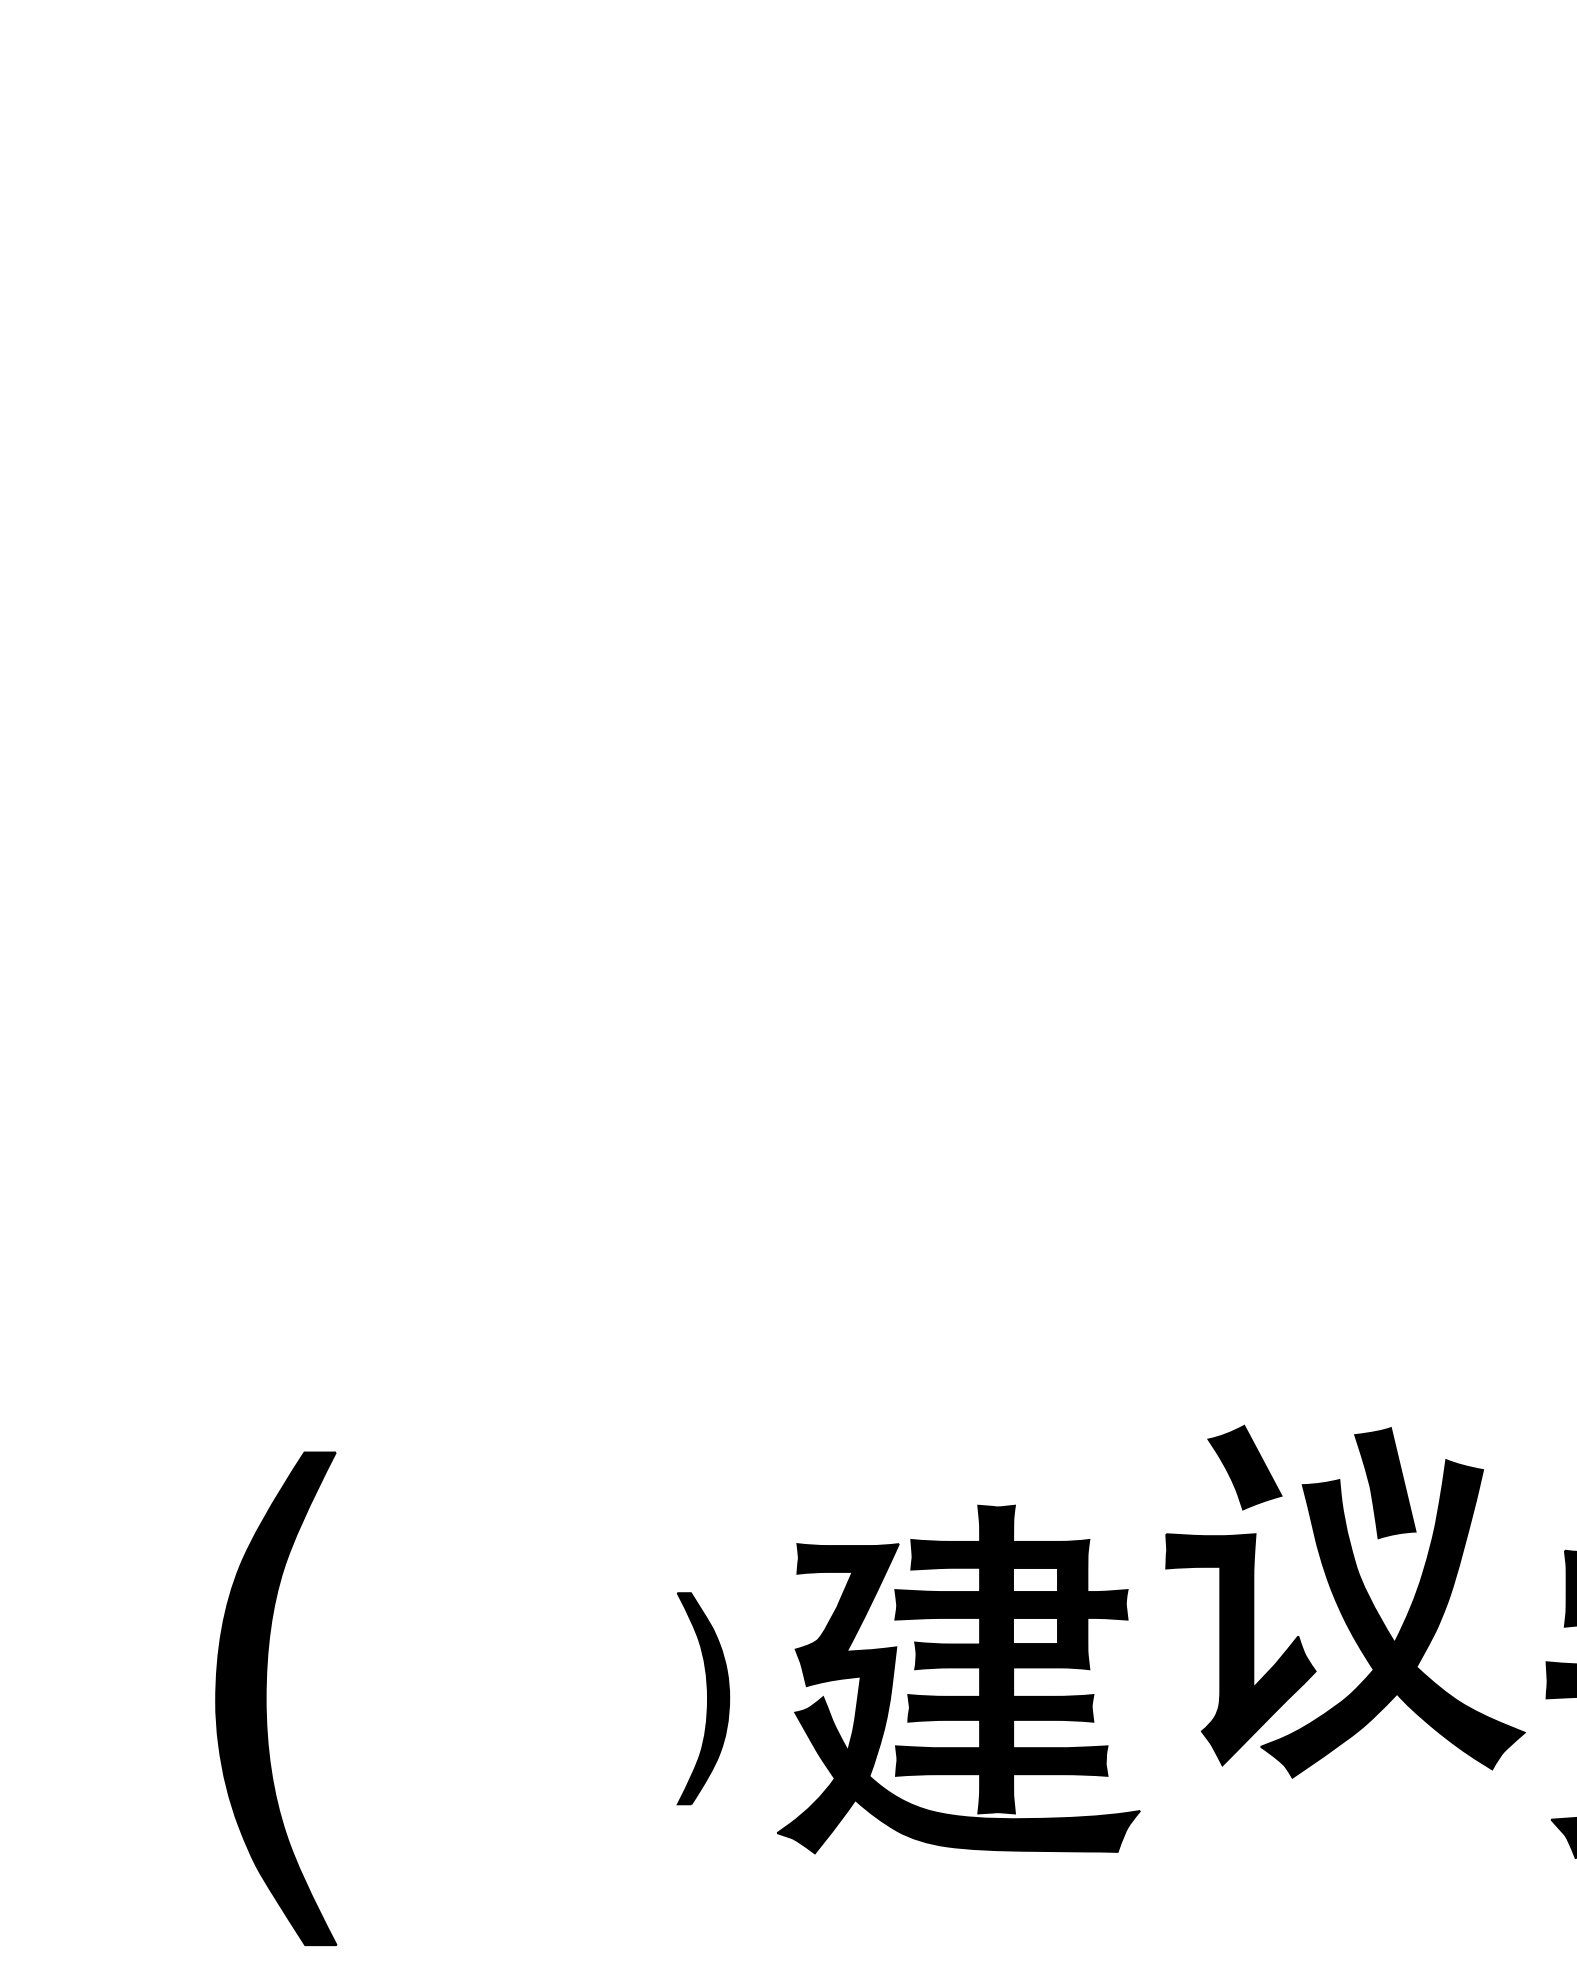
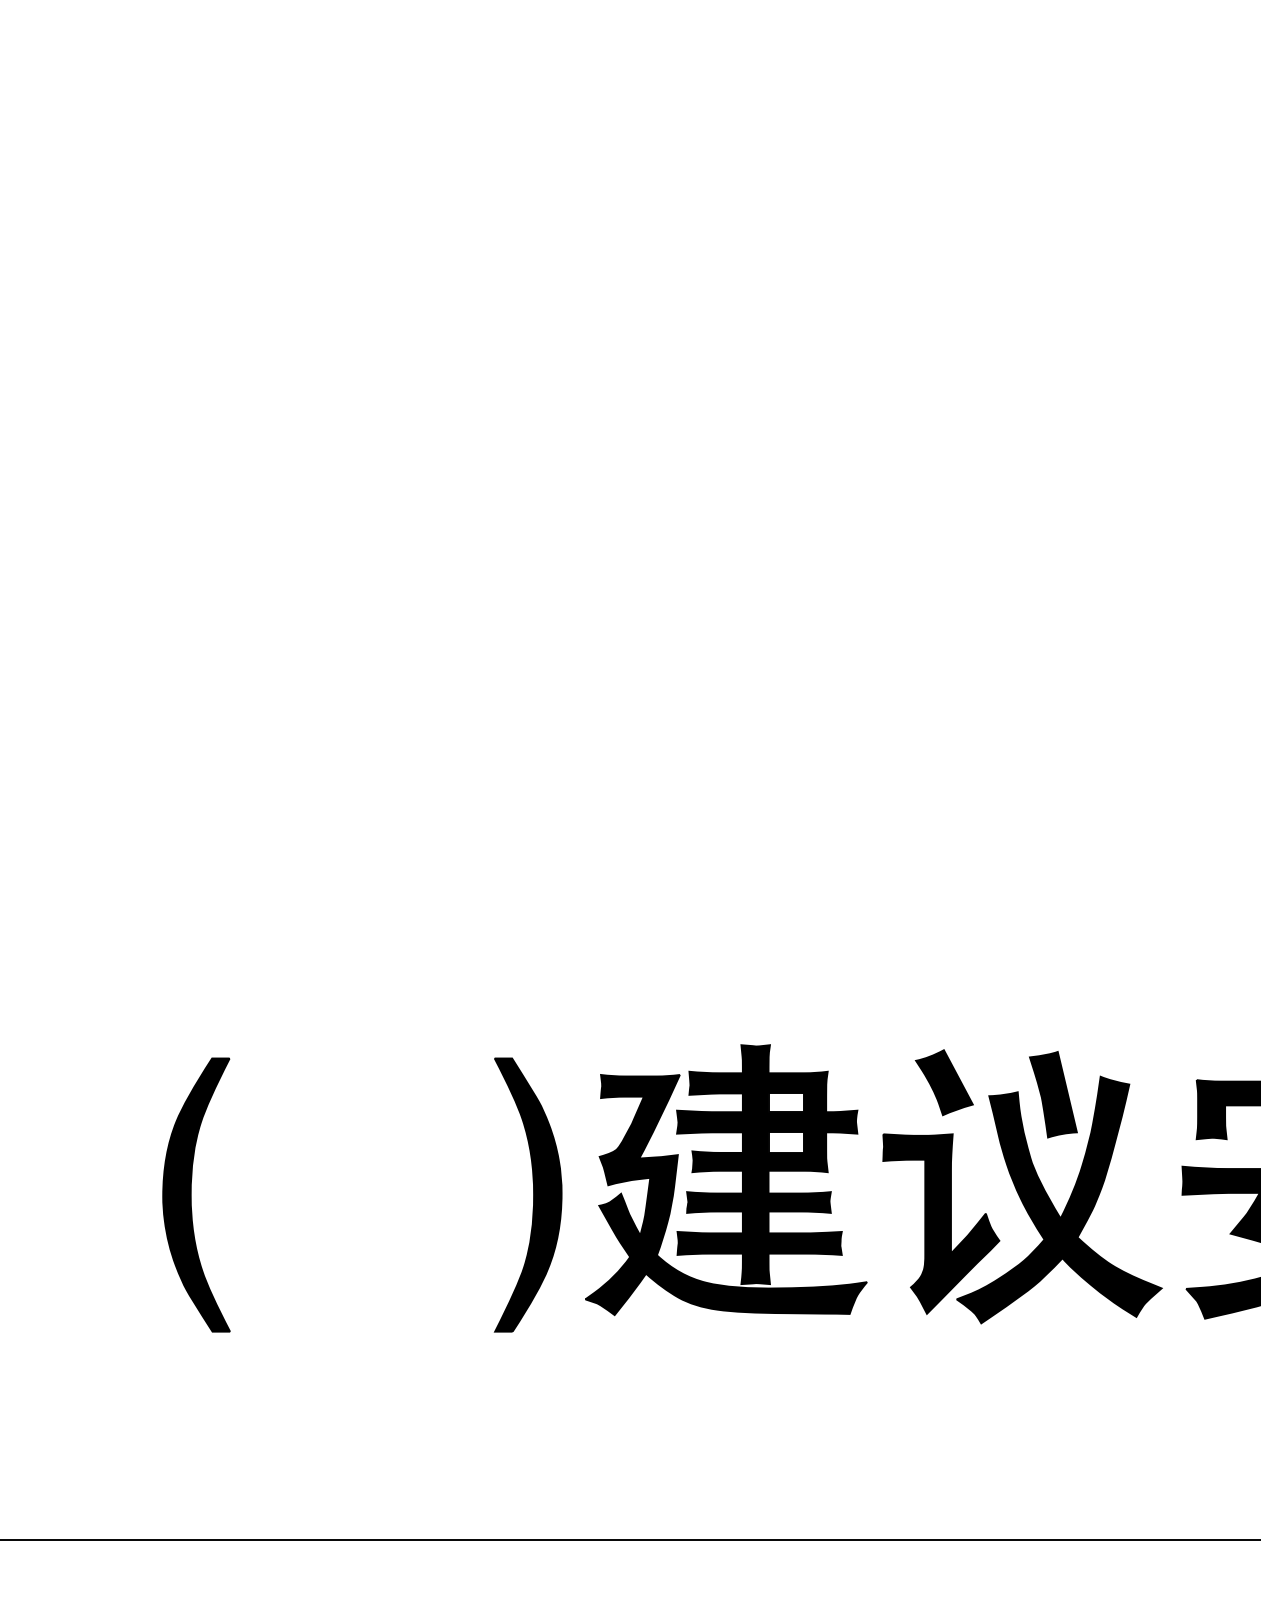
part: (1345, 1601) -> (1022, 1186), moved
part: (276, 1698) -> (196, 1194), size x0.71
part: (702, 1698) -> (527, 1194), size x1.67

